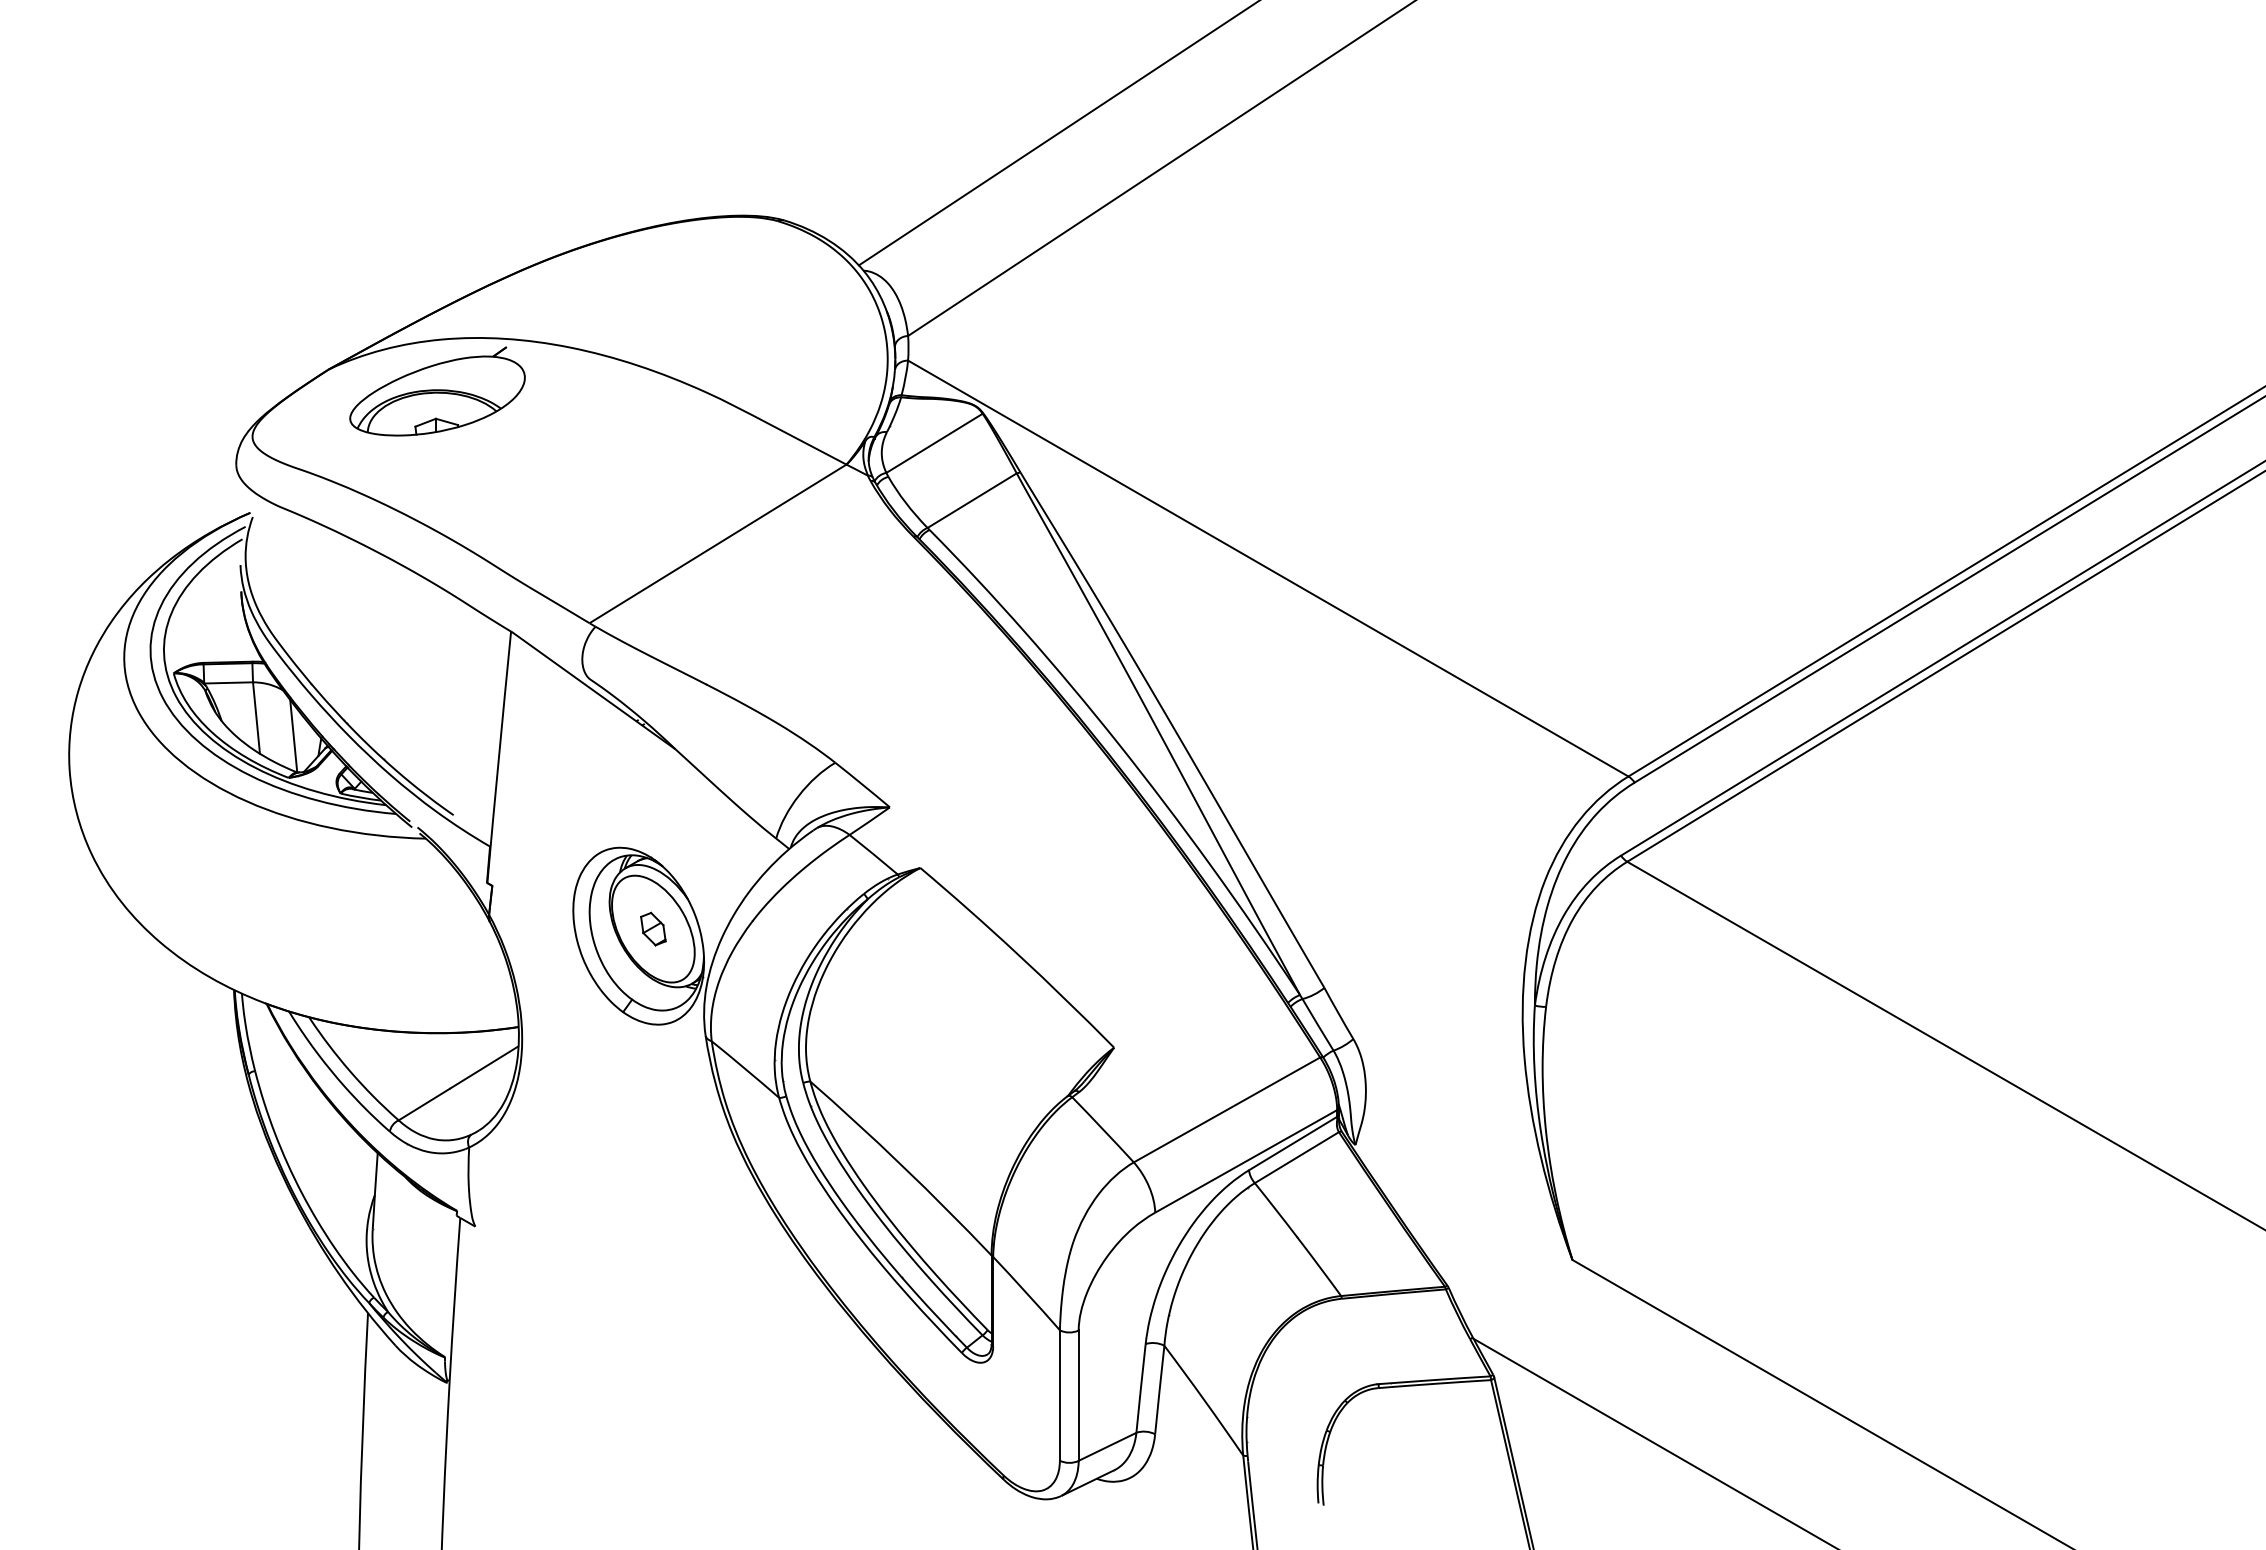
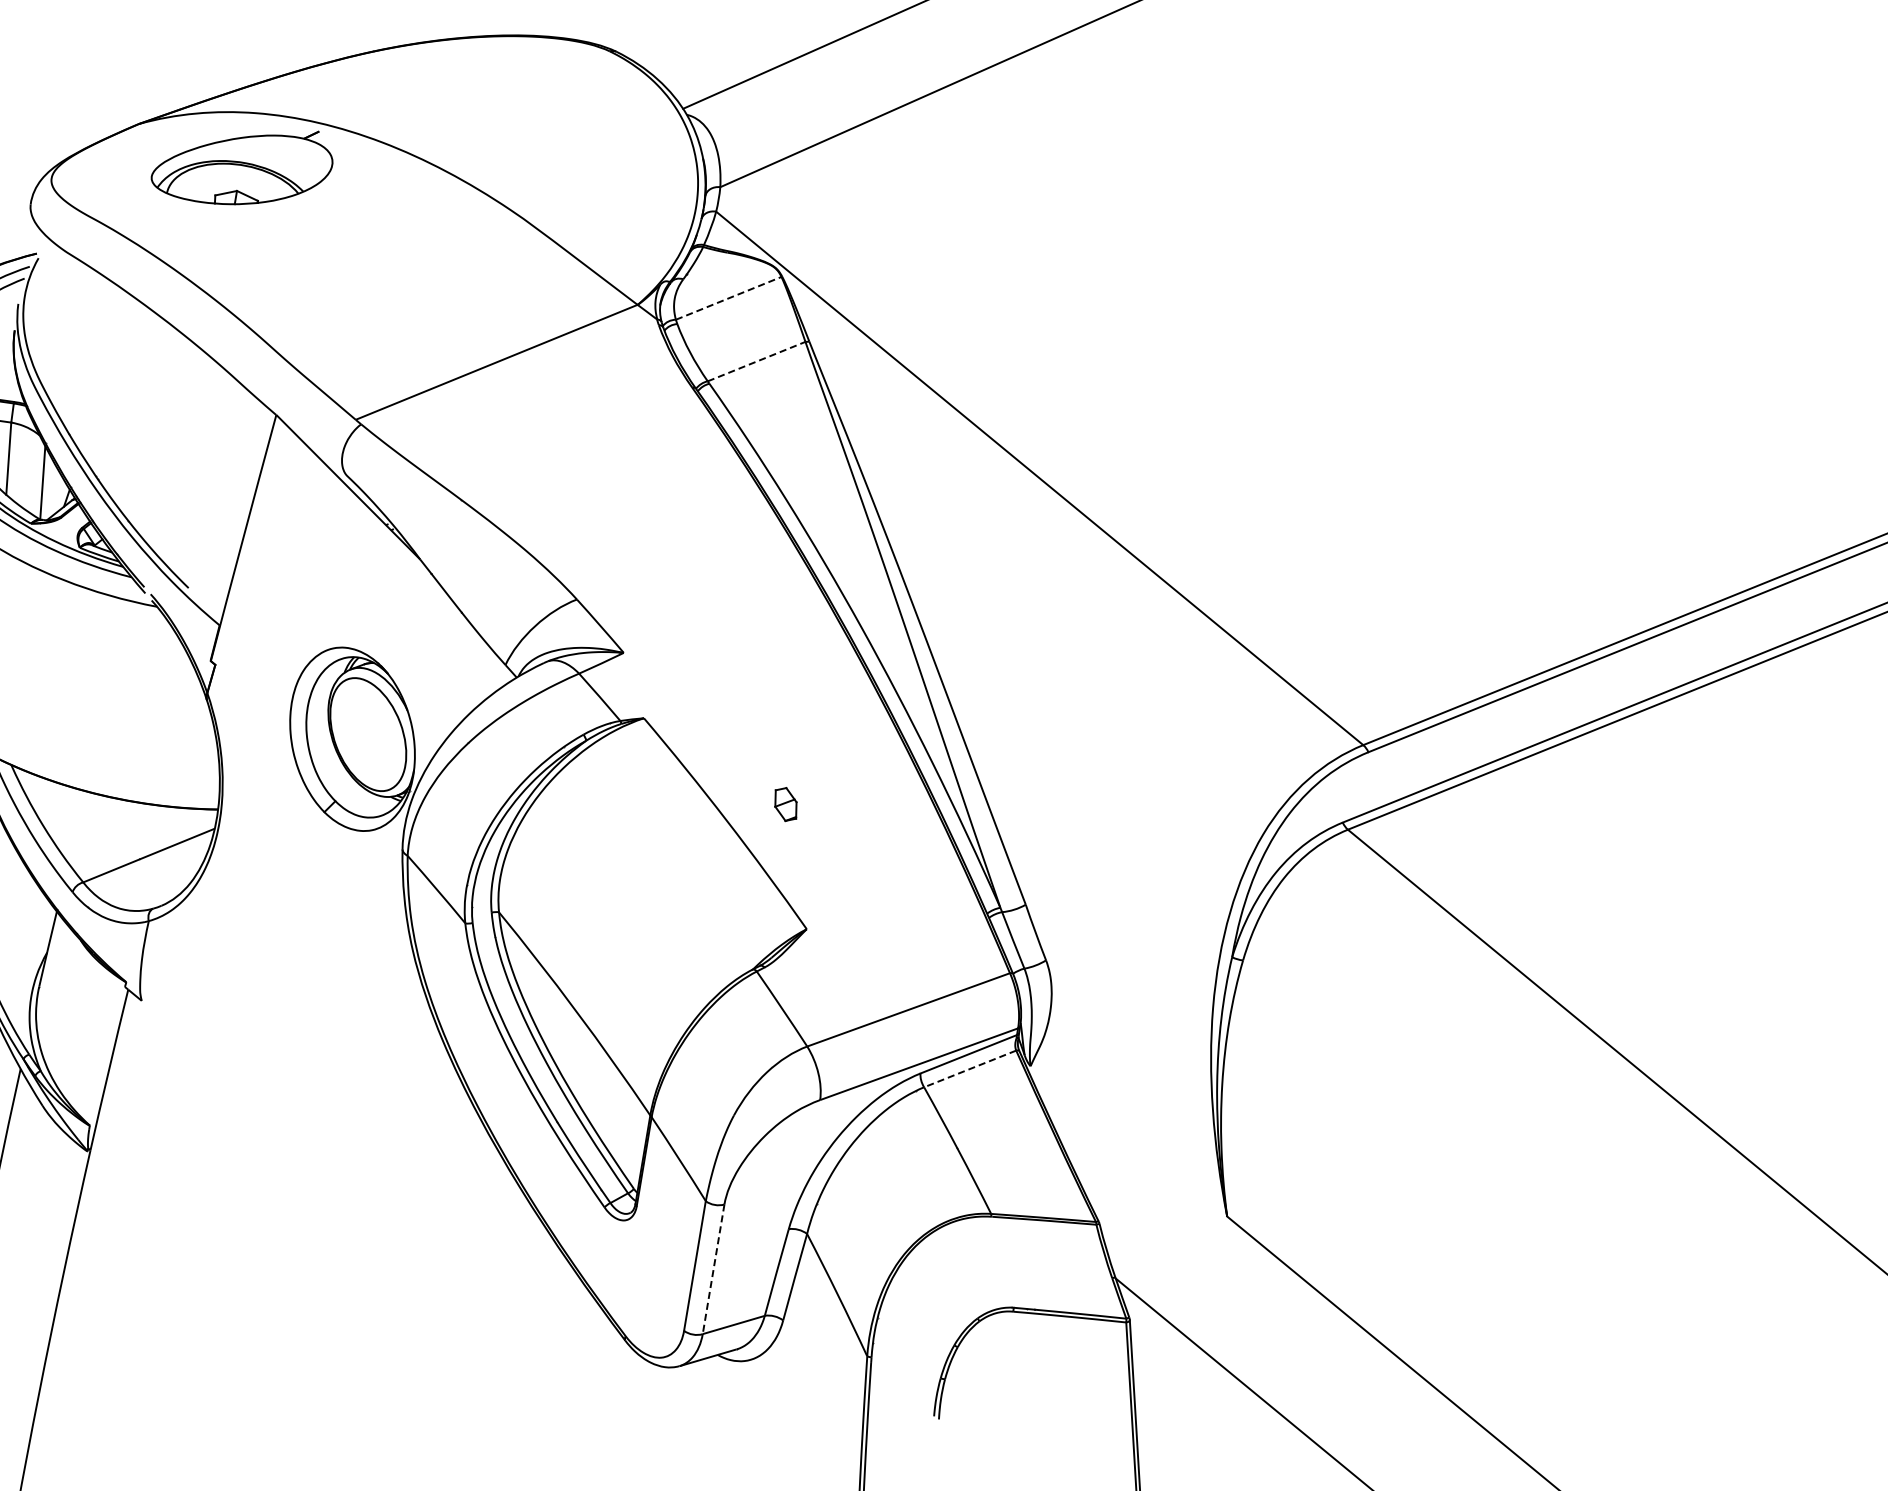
line: (934, 443) -> (728, 298), solid -> dashed
line: (972, 500) -> (756, 361), solid -> dashed
part: (653, 928) -> (786, 803), moved
line: (1296, 1157) -> (969, 1068), solid -> dashed
line: (1078, 1396) -> (713, 1270), solid -> dashed

